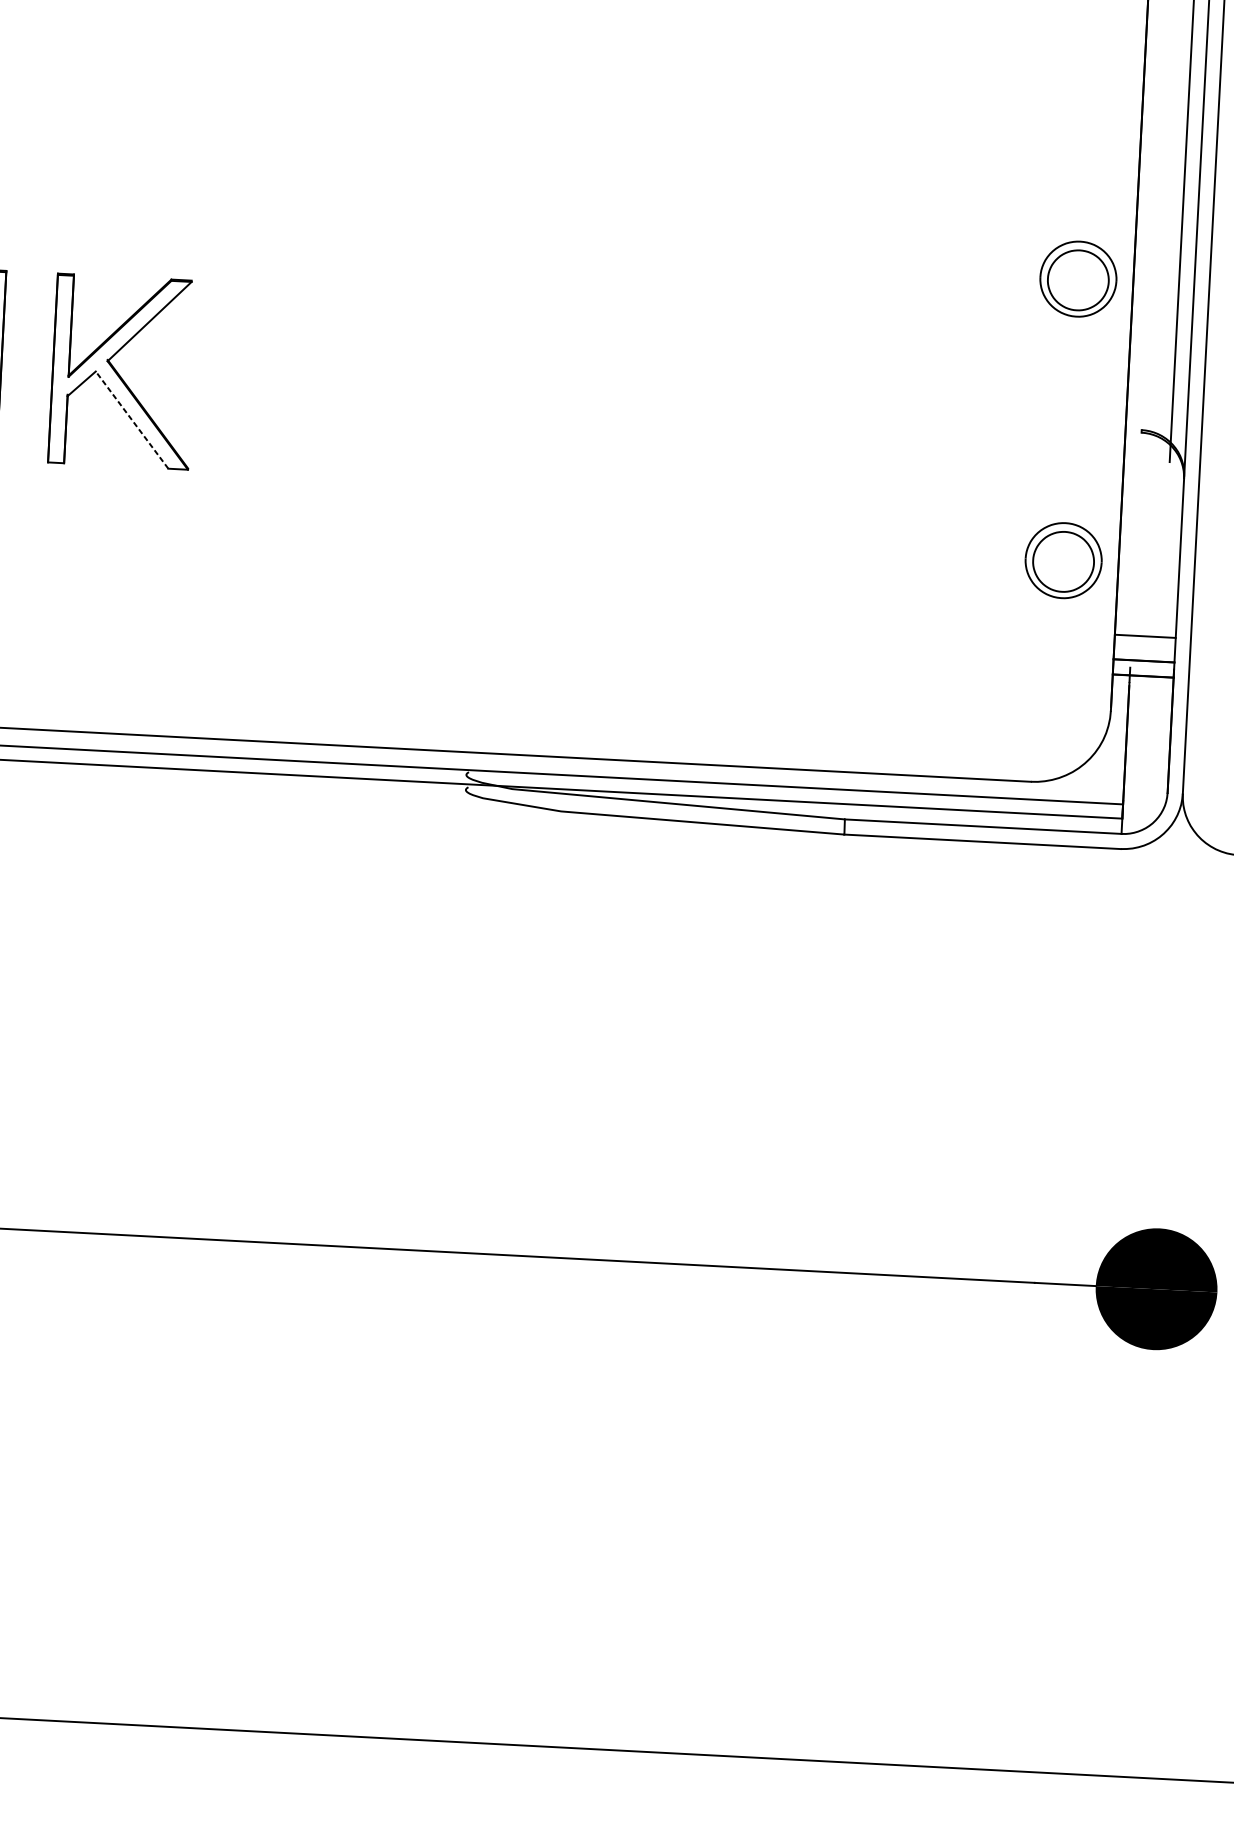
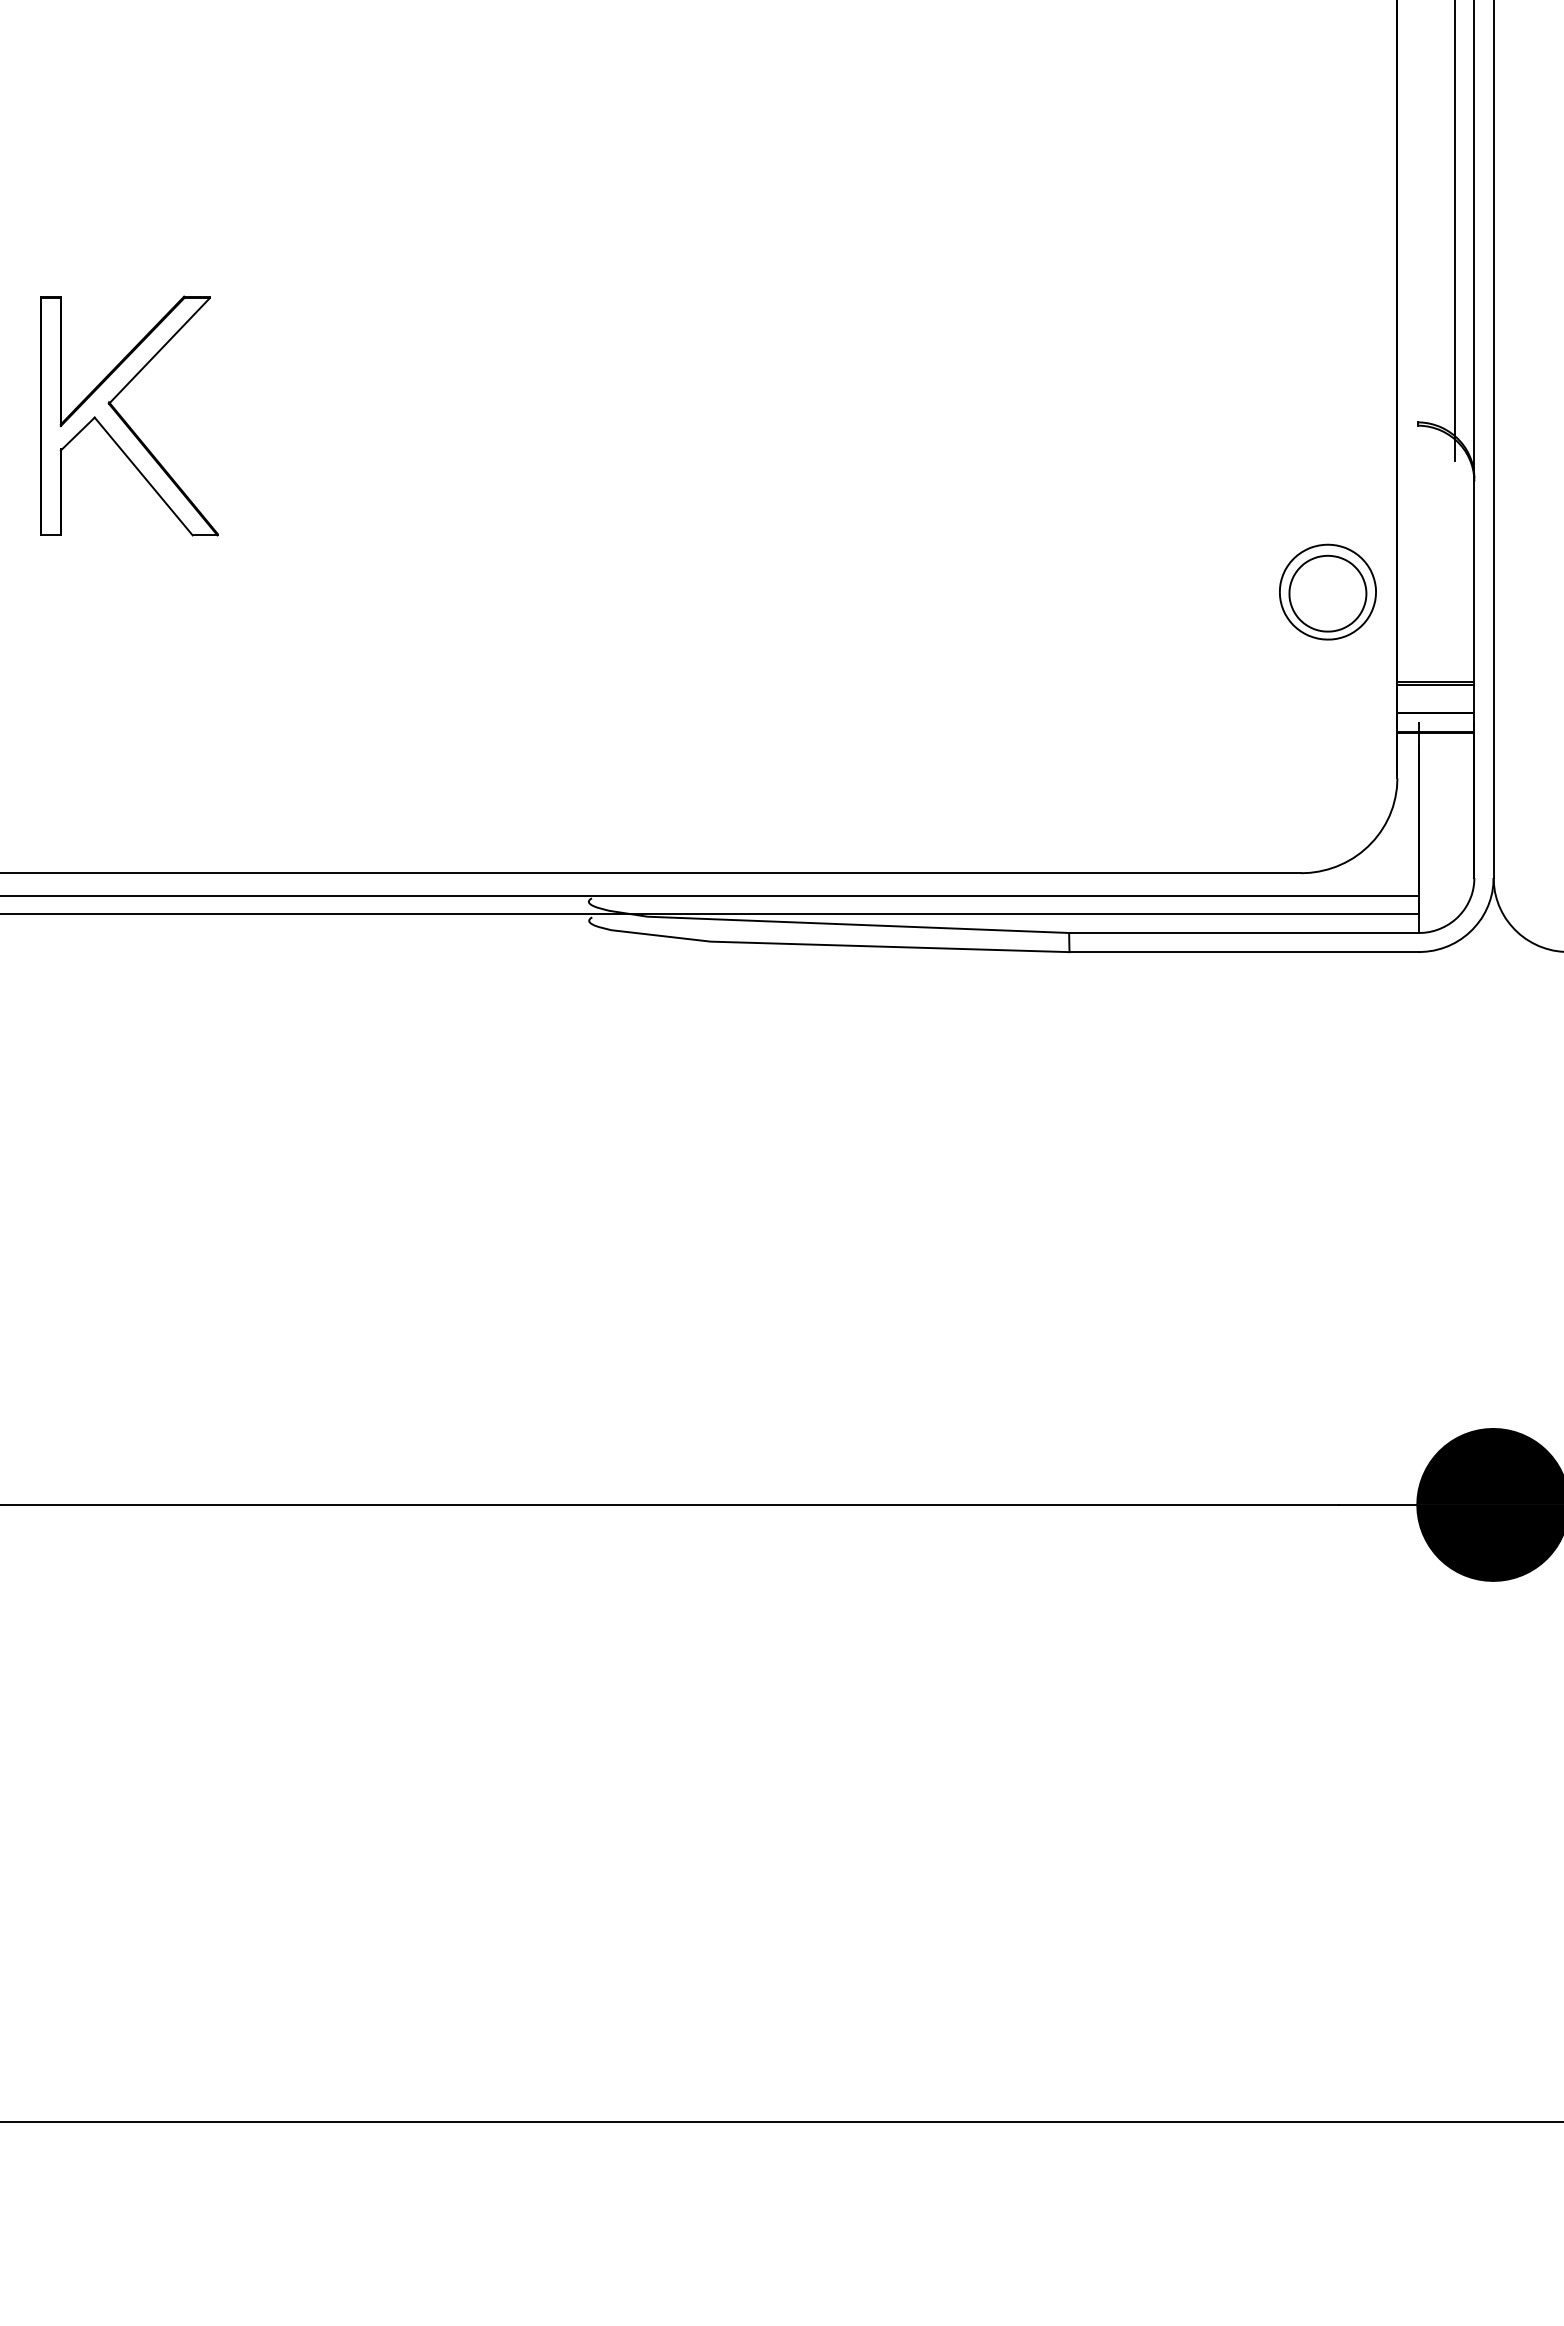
part: (1078, 278) -> (1327, 235), removed
line: (131, 420) -> (143, 476), dashed -> solid
line: (1144, 638) -> (1435, 685), added

